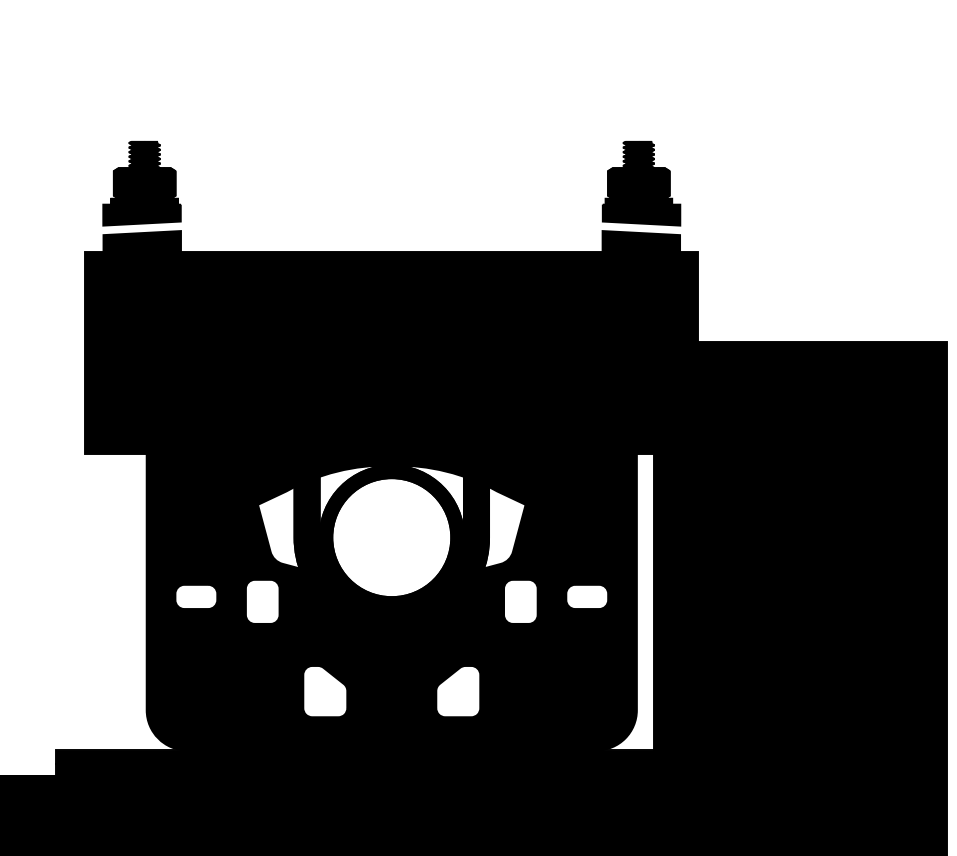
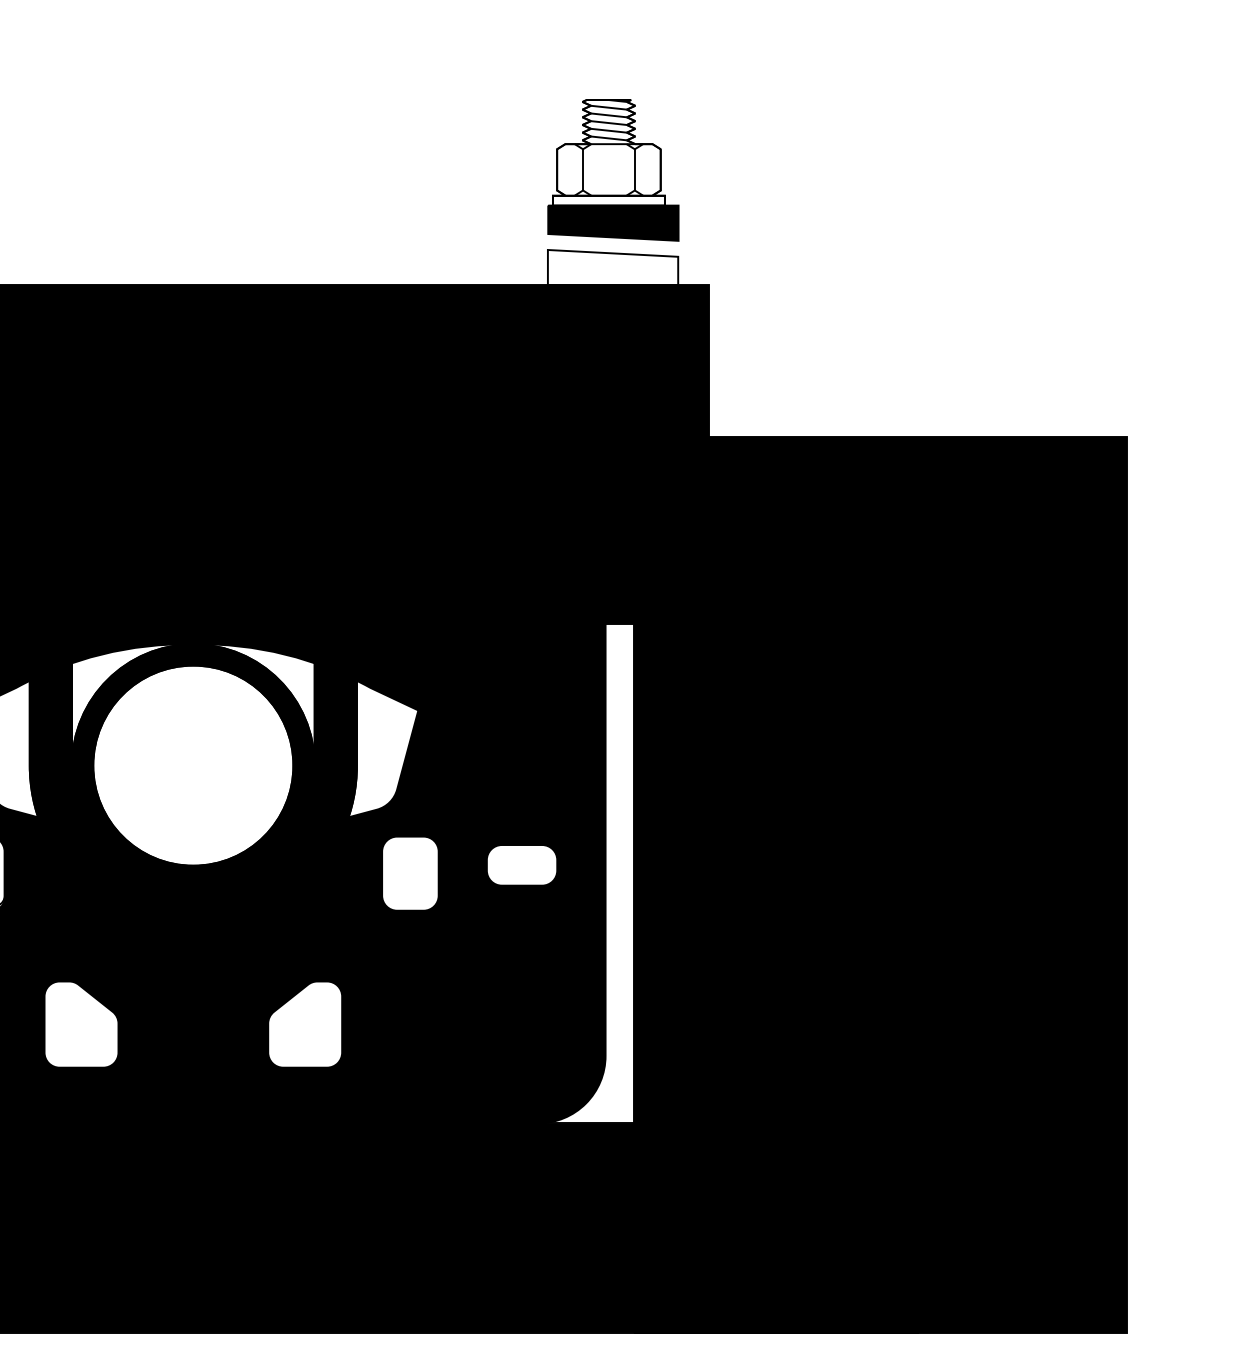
fill: (638, 172) -> (608, 151), removed
fill: (641, 241) -> (613, 267), removed

